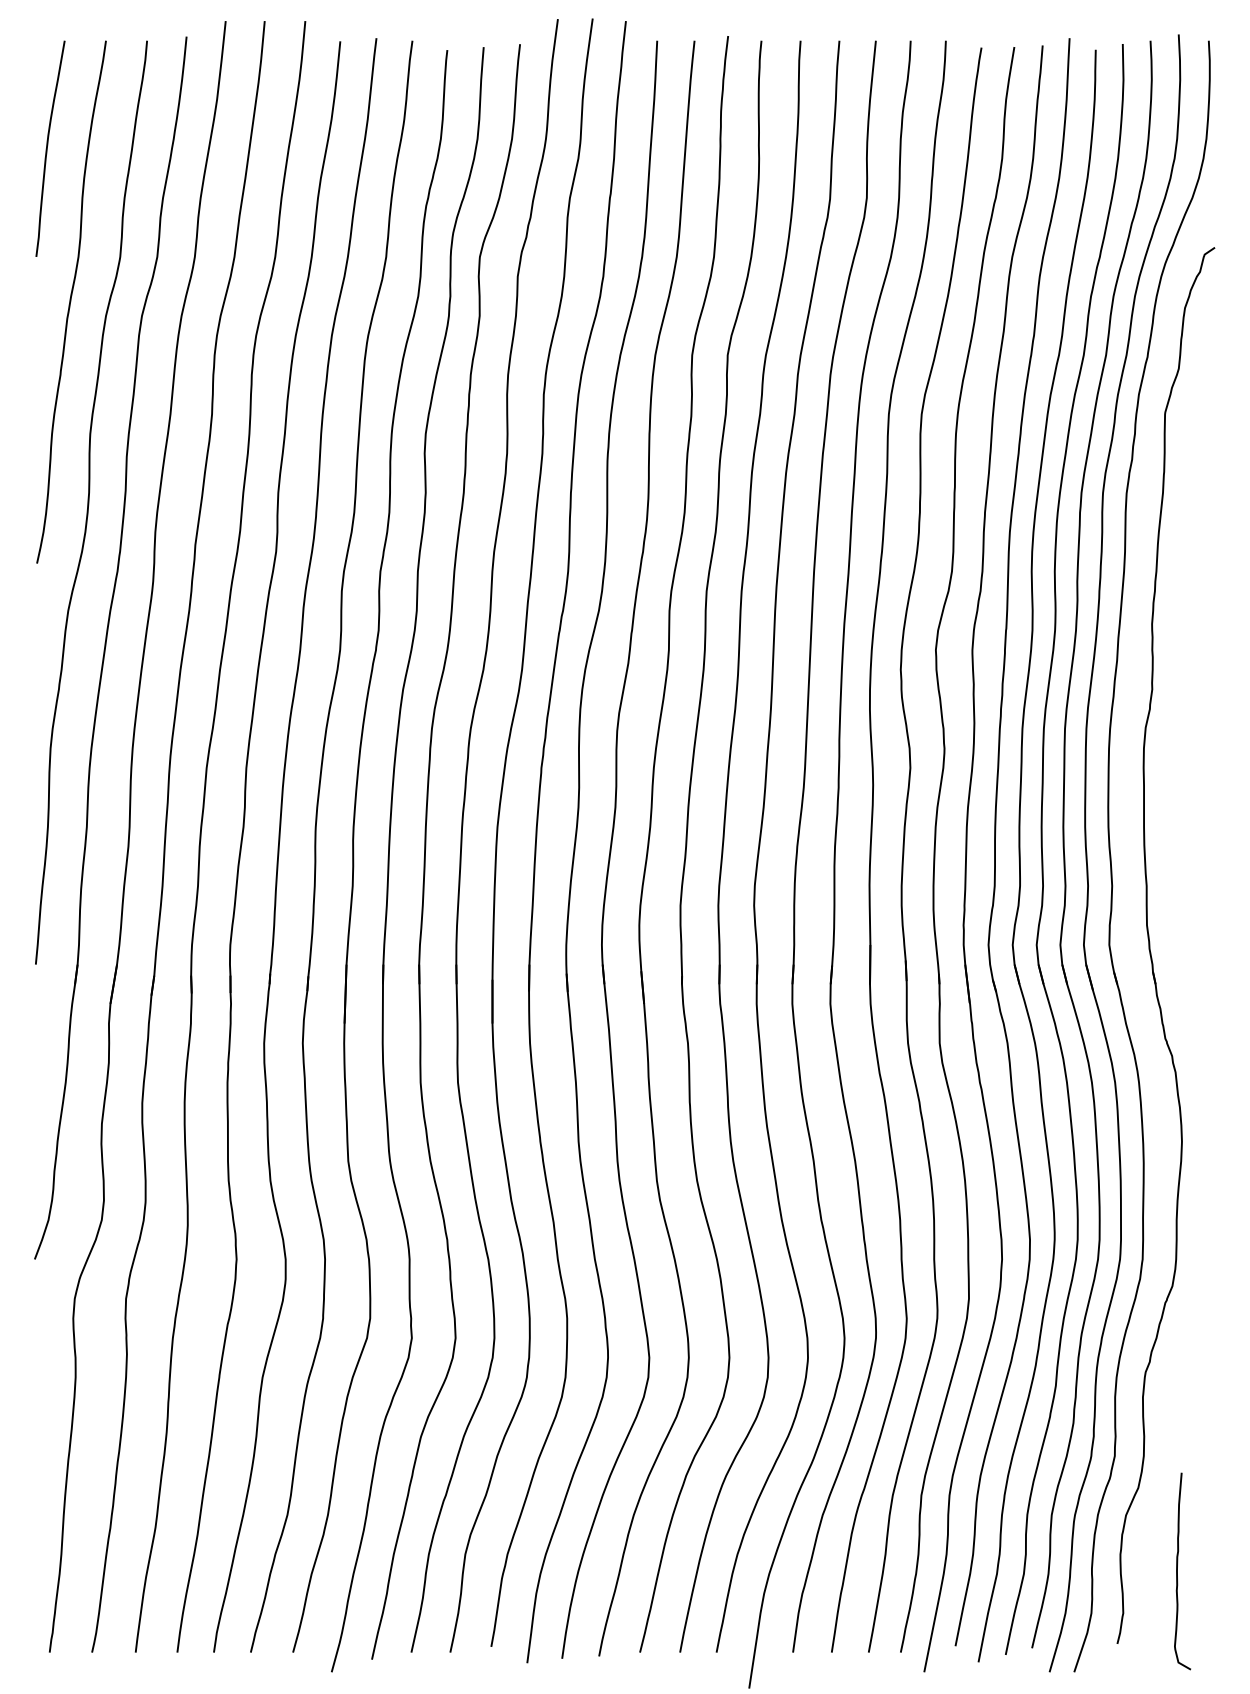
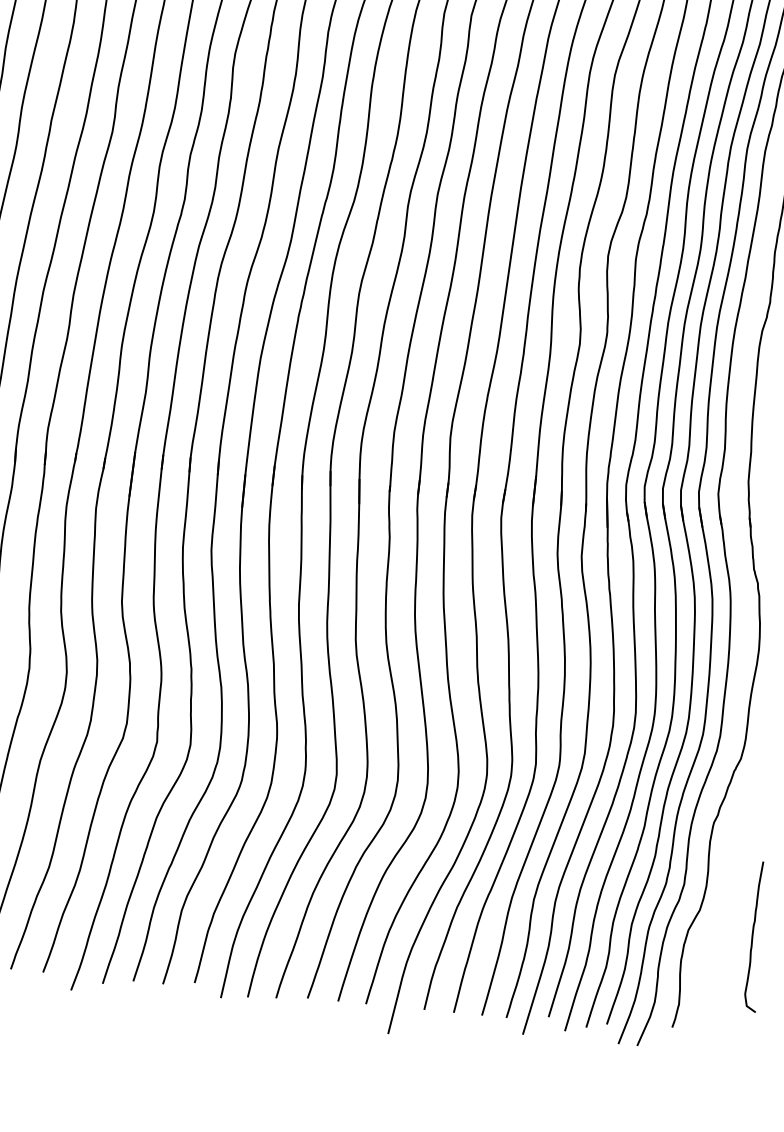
curve: (1177, 1571) -> (752, 936), moved

